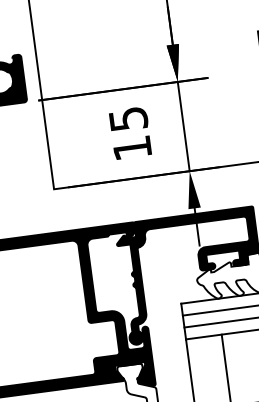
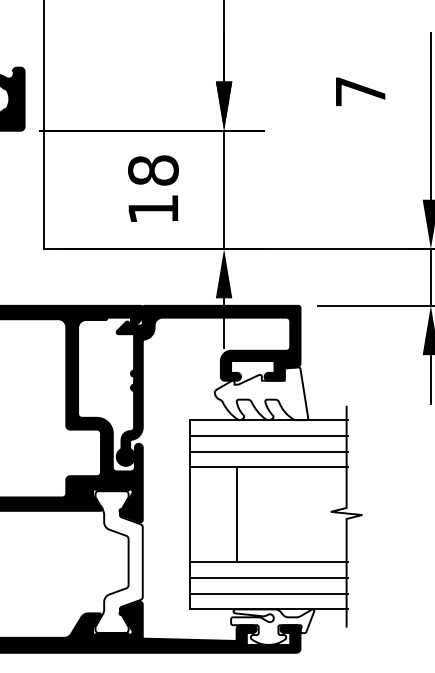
text: (128, 119) -> (153, 170), 15 -> 18

